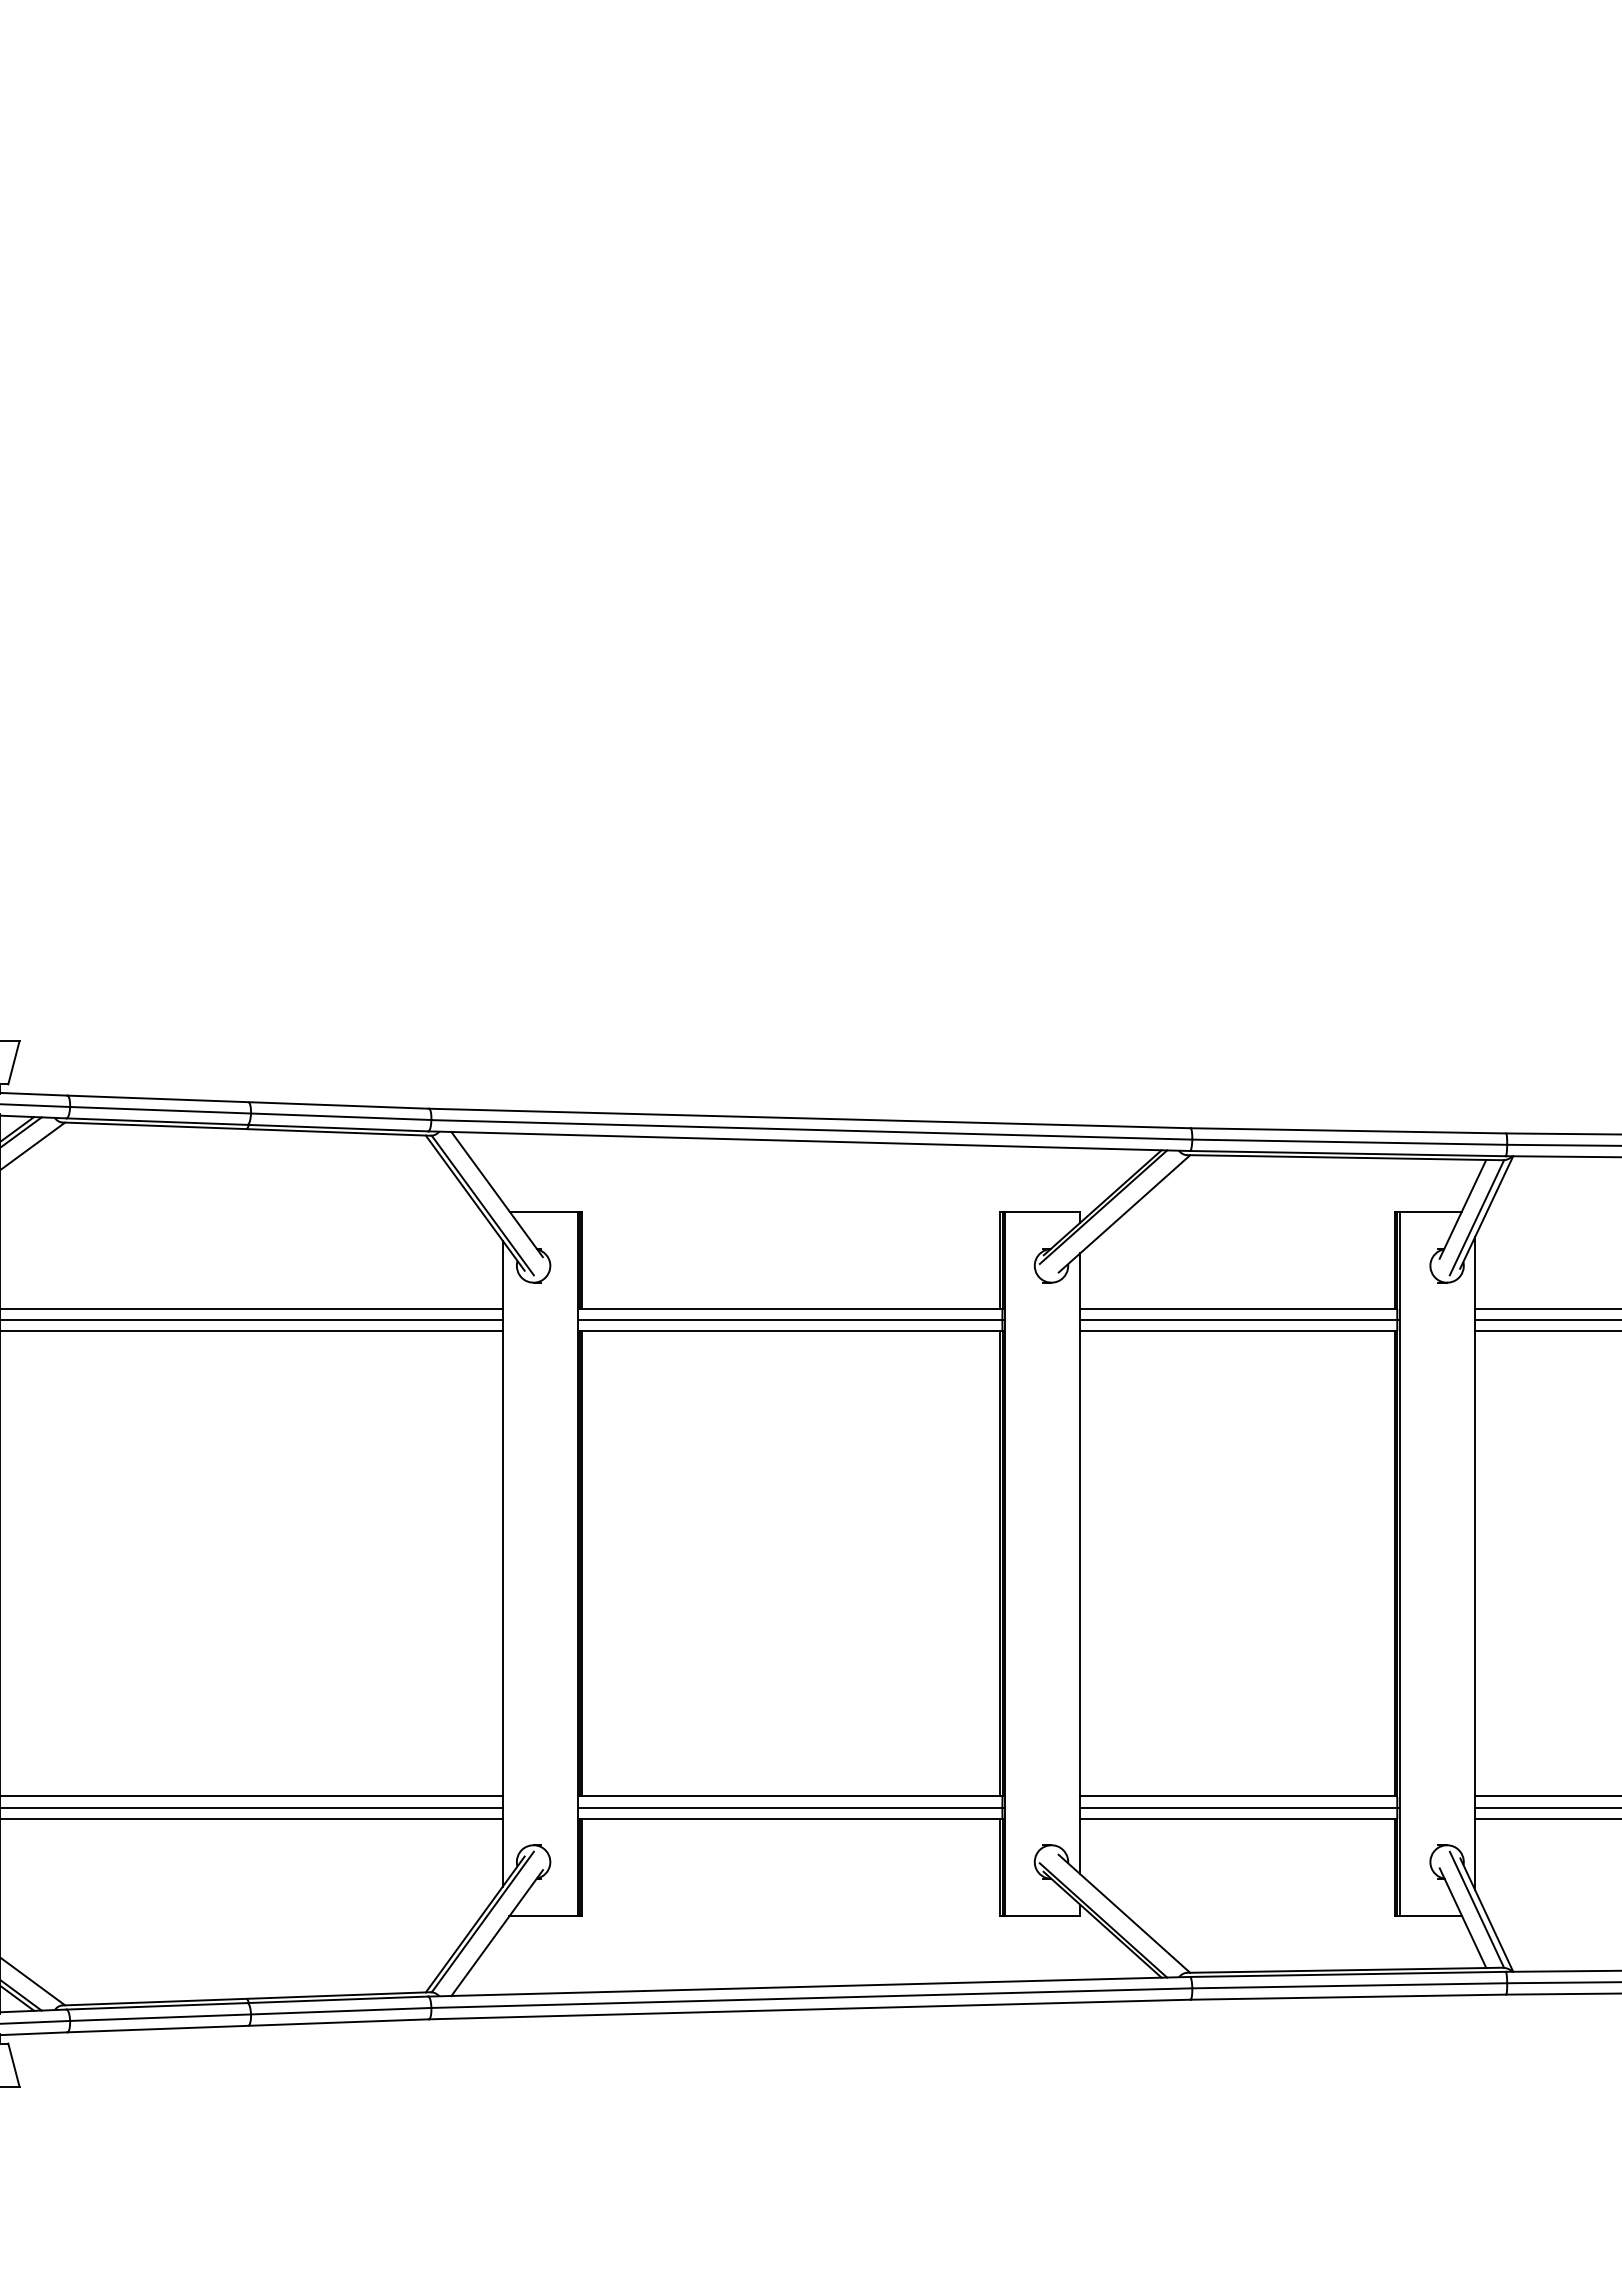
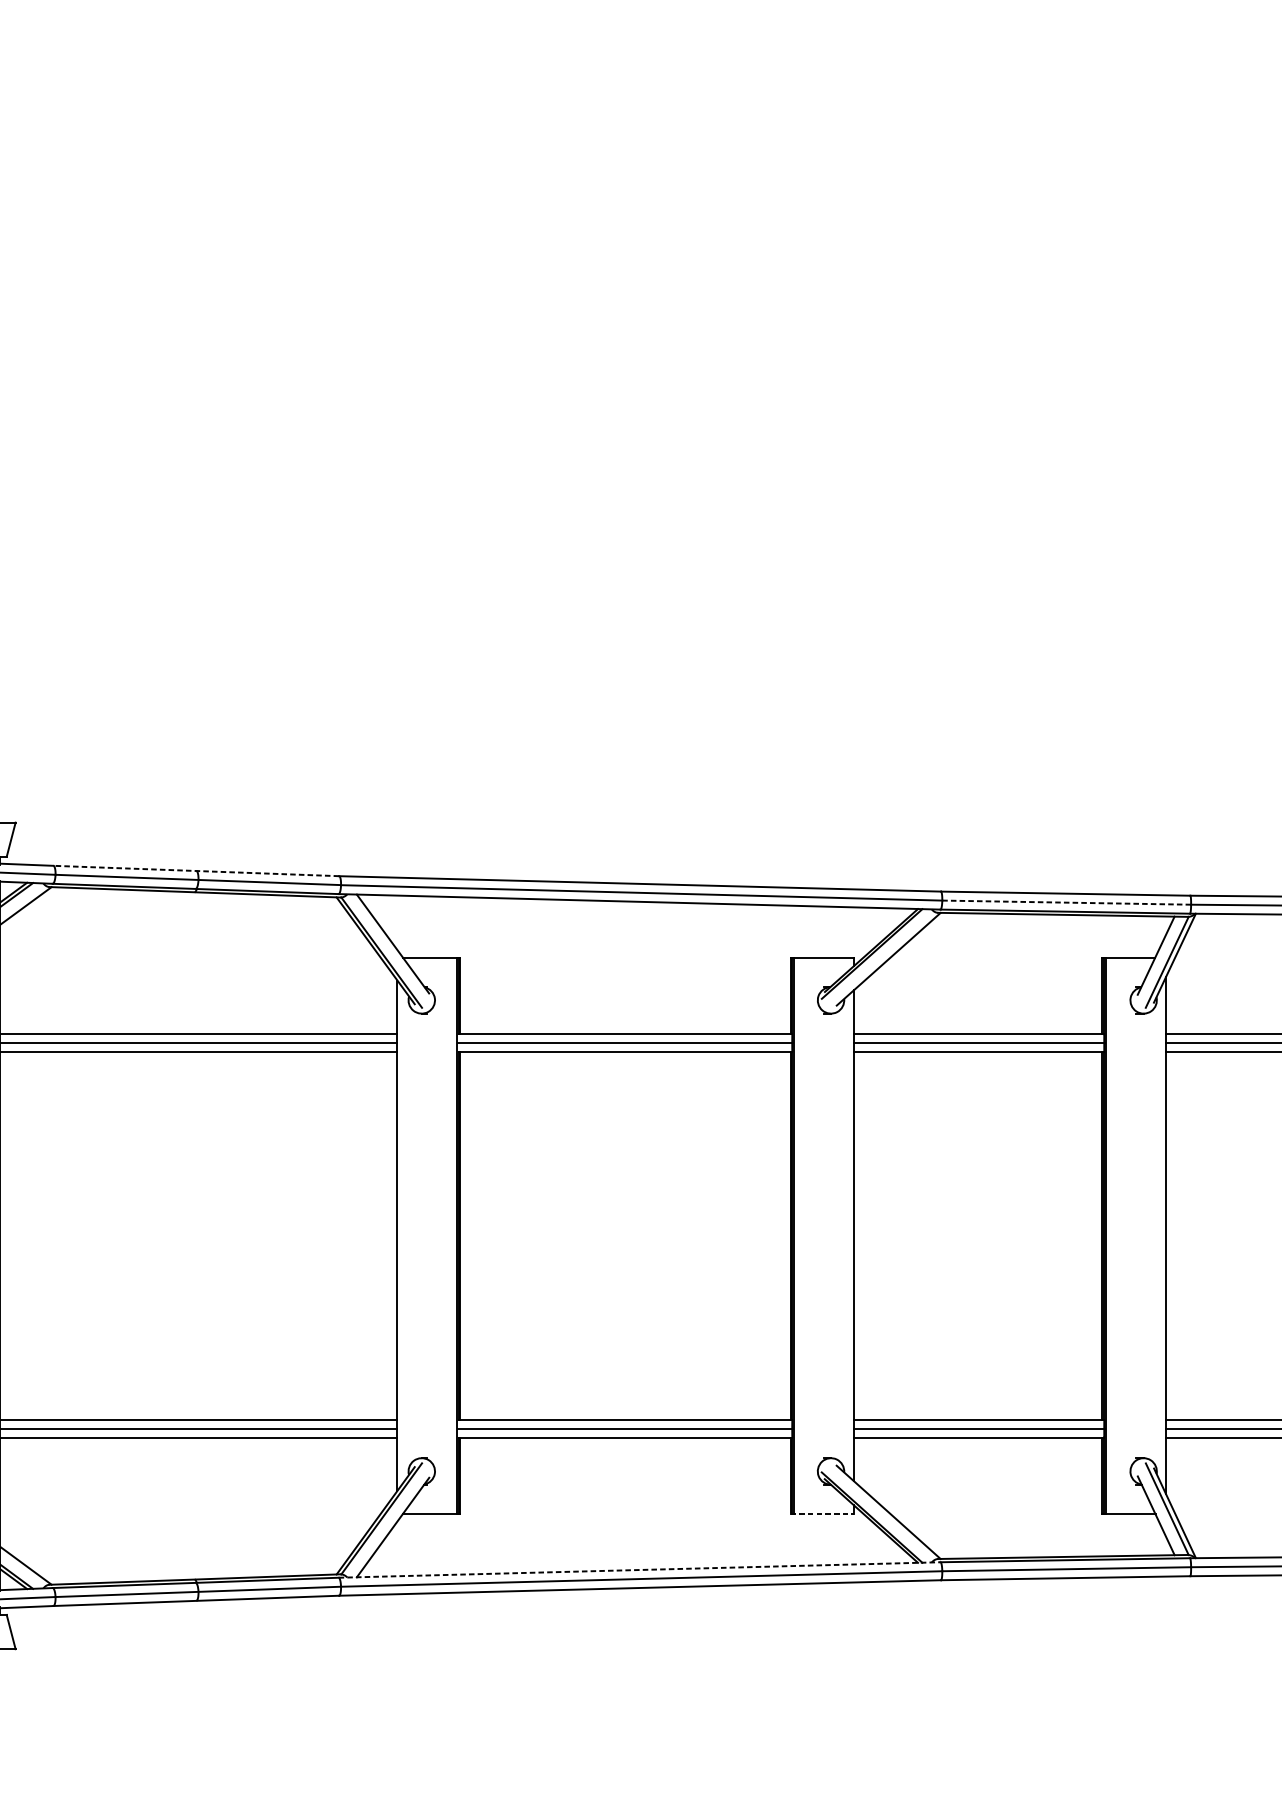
line: (248, 1102) -> (196, 871), solid -> dashed
line: (1349, 1142) -> (1066, 902), solid -> dashed
line: (1040, 1916) -> (822, 1514), solid -> dashed
line: (809, 1986) -> (639, 1569), solid -> dashed

